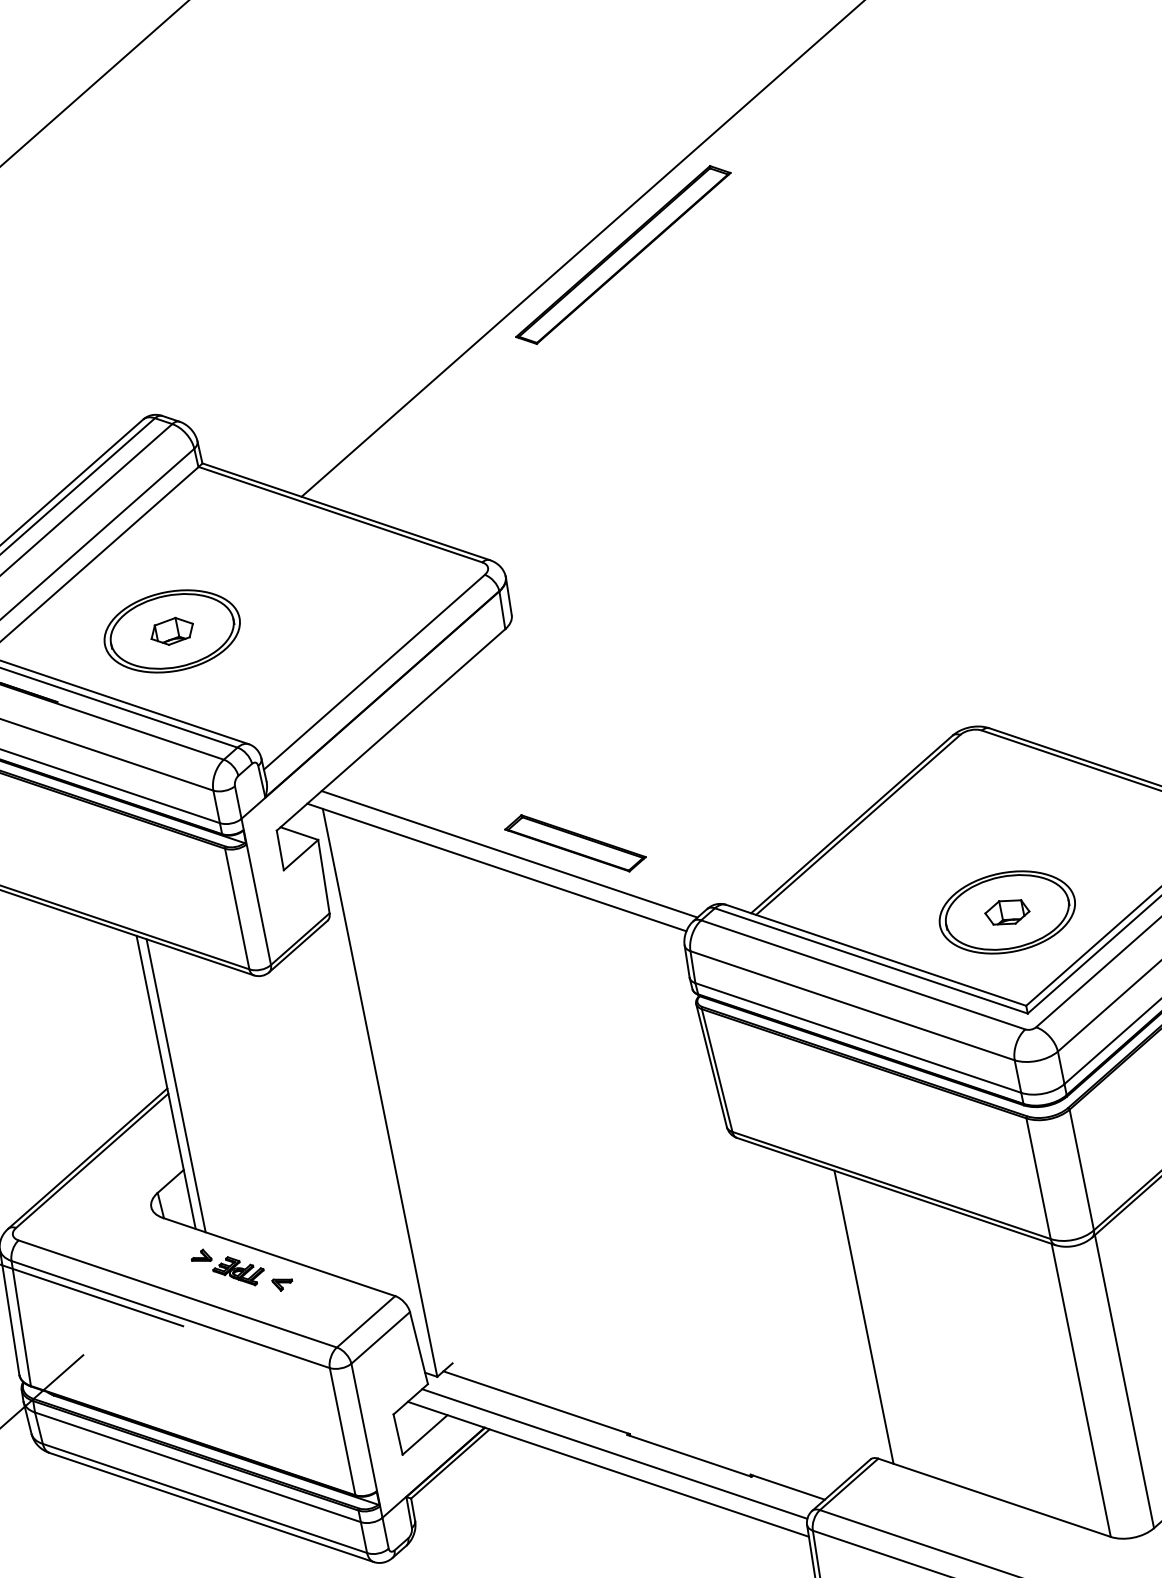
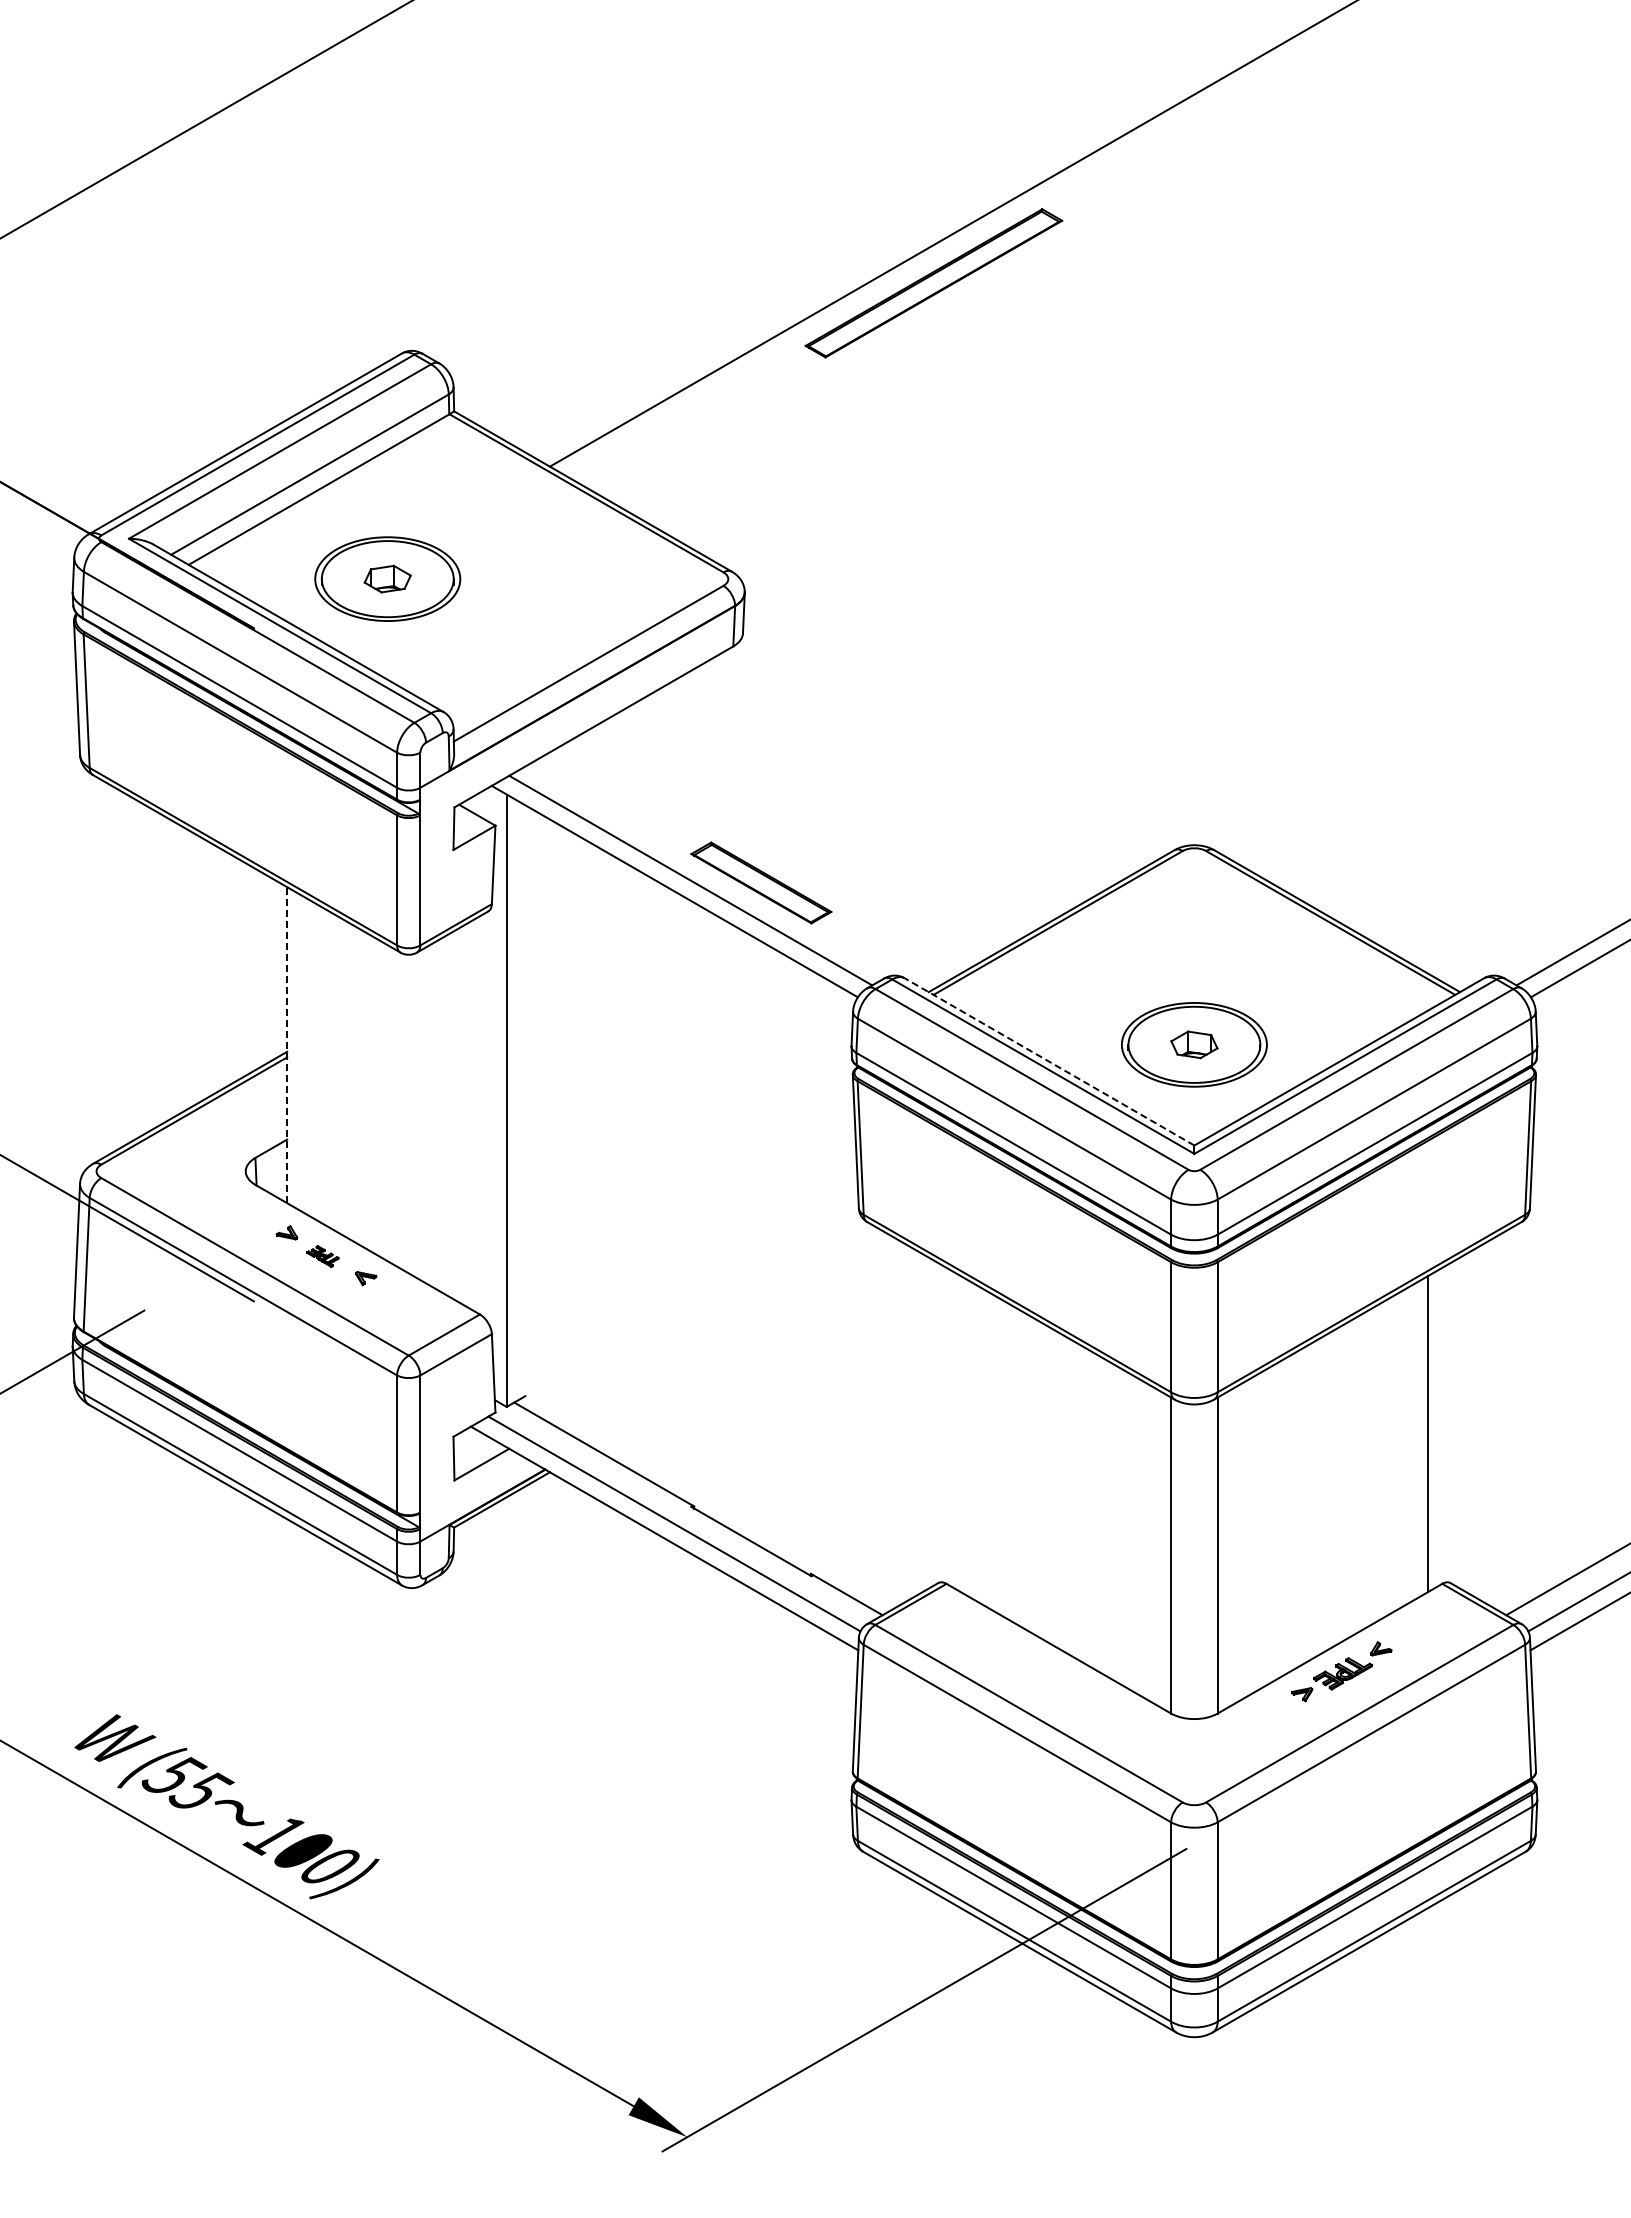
line: (876, 954) -> (1049, 1061), solid -> dashed
line: (166, 1081) -> (287, 1044), solid -> dashed
line: (175, 1085) -> (296, 1050), removed
part: (238, 1271) -> (322, 1256), size x0.6
line: (864, 1317) -> (961, 1434), removed

